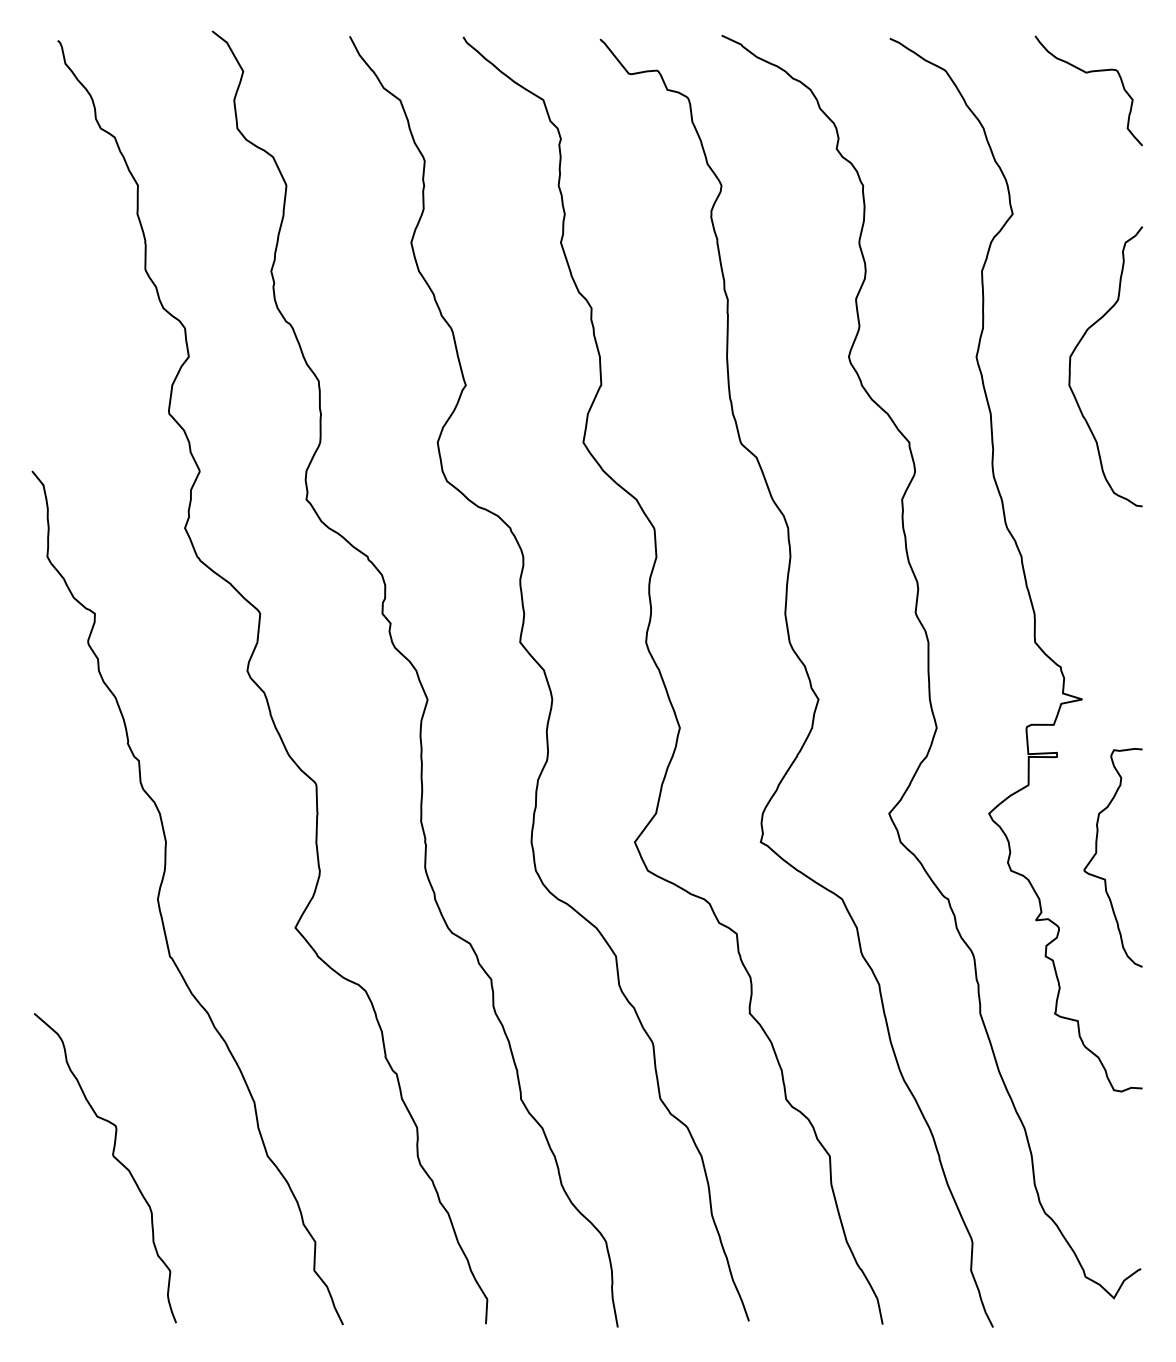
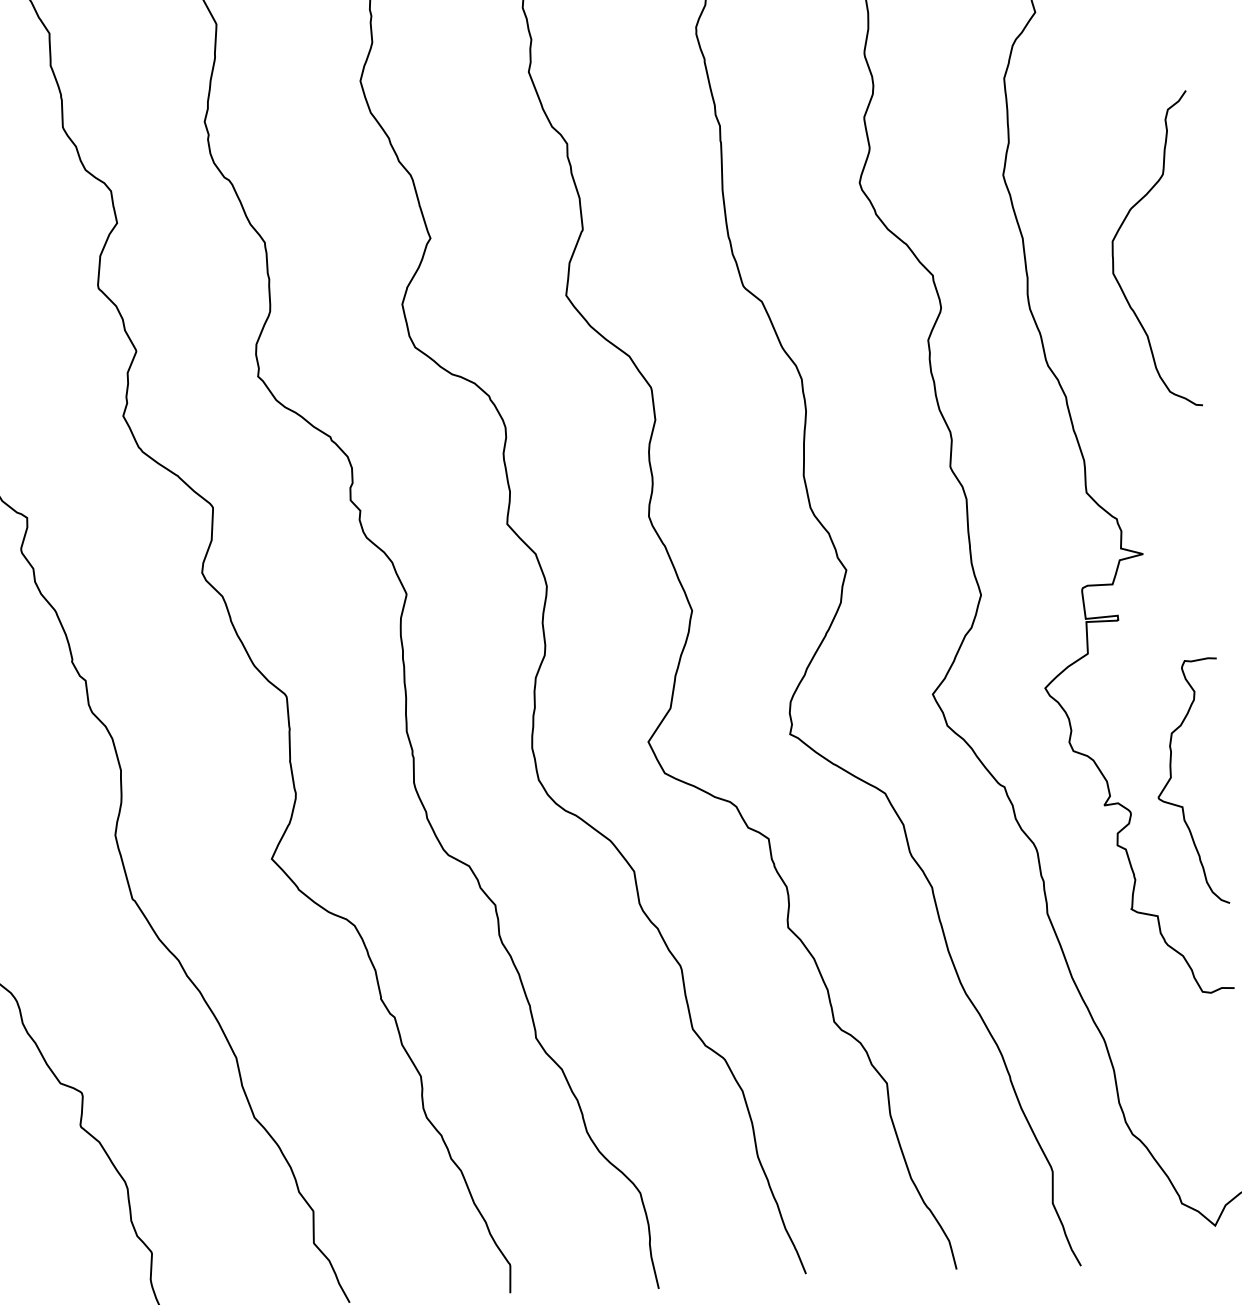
curve: (1075, 350) -> (1118, 233), moved
curve: (1097, 852) -> (1172, 777), moved

